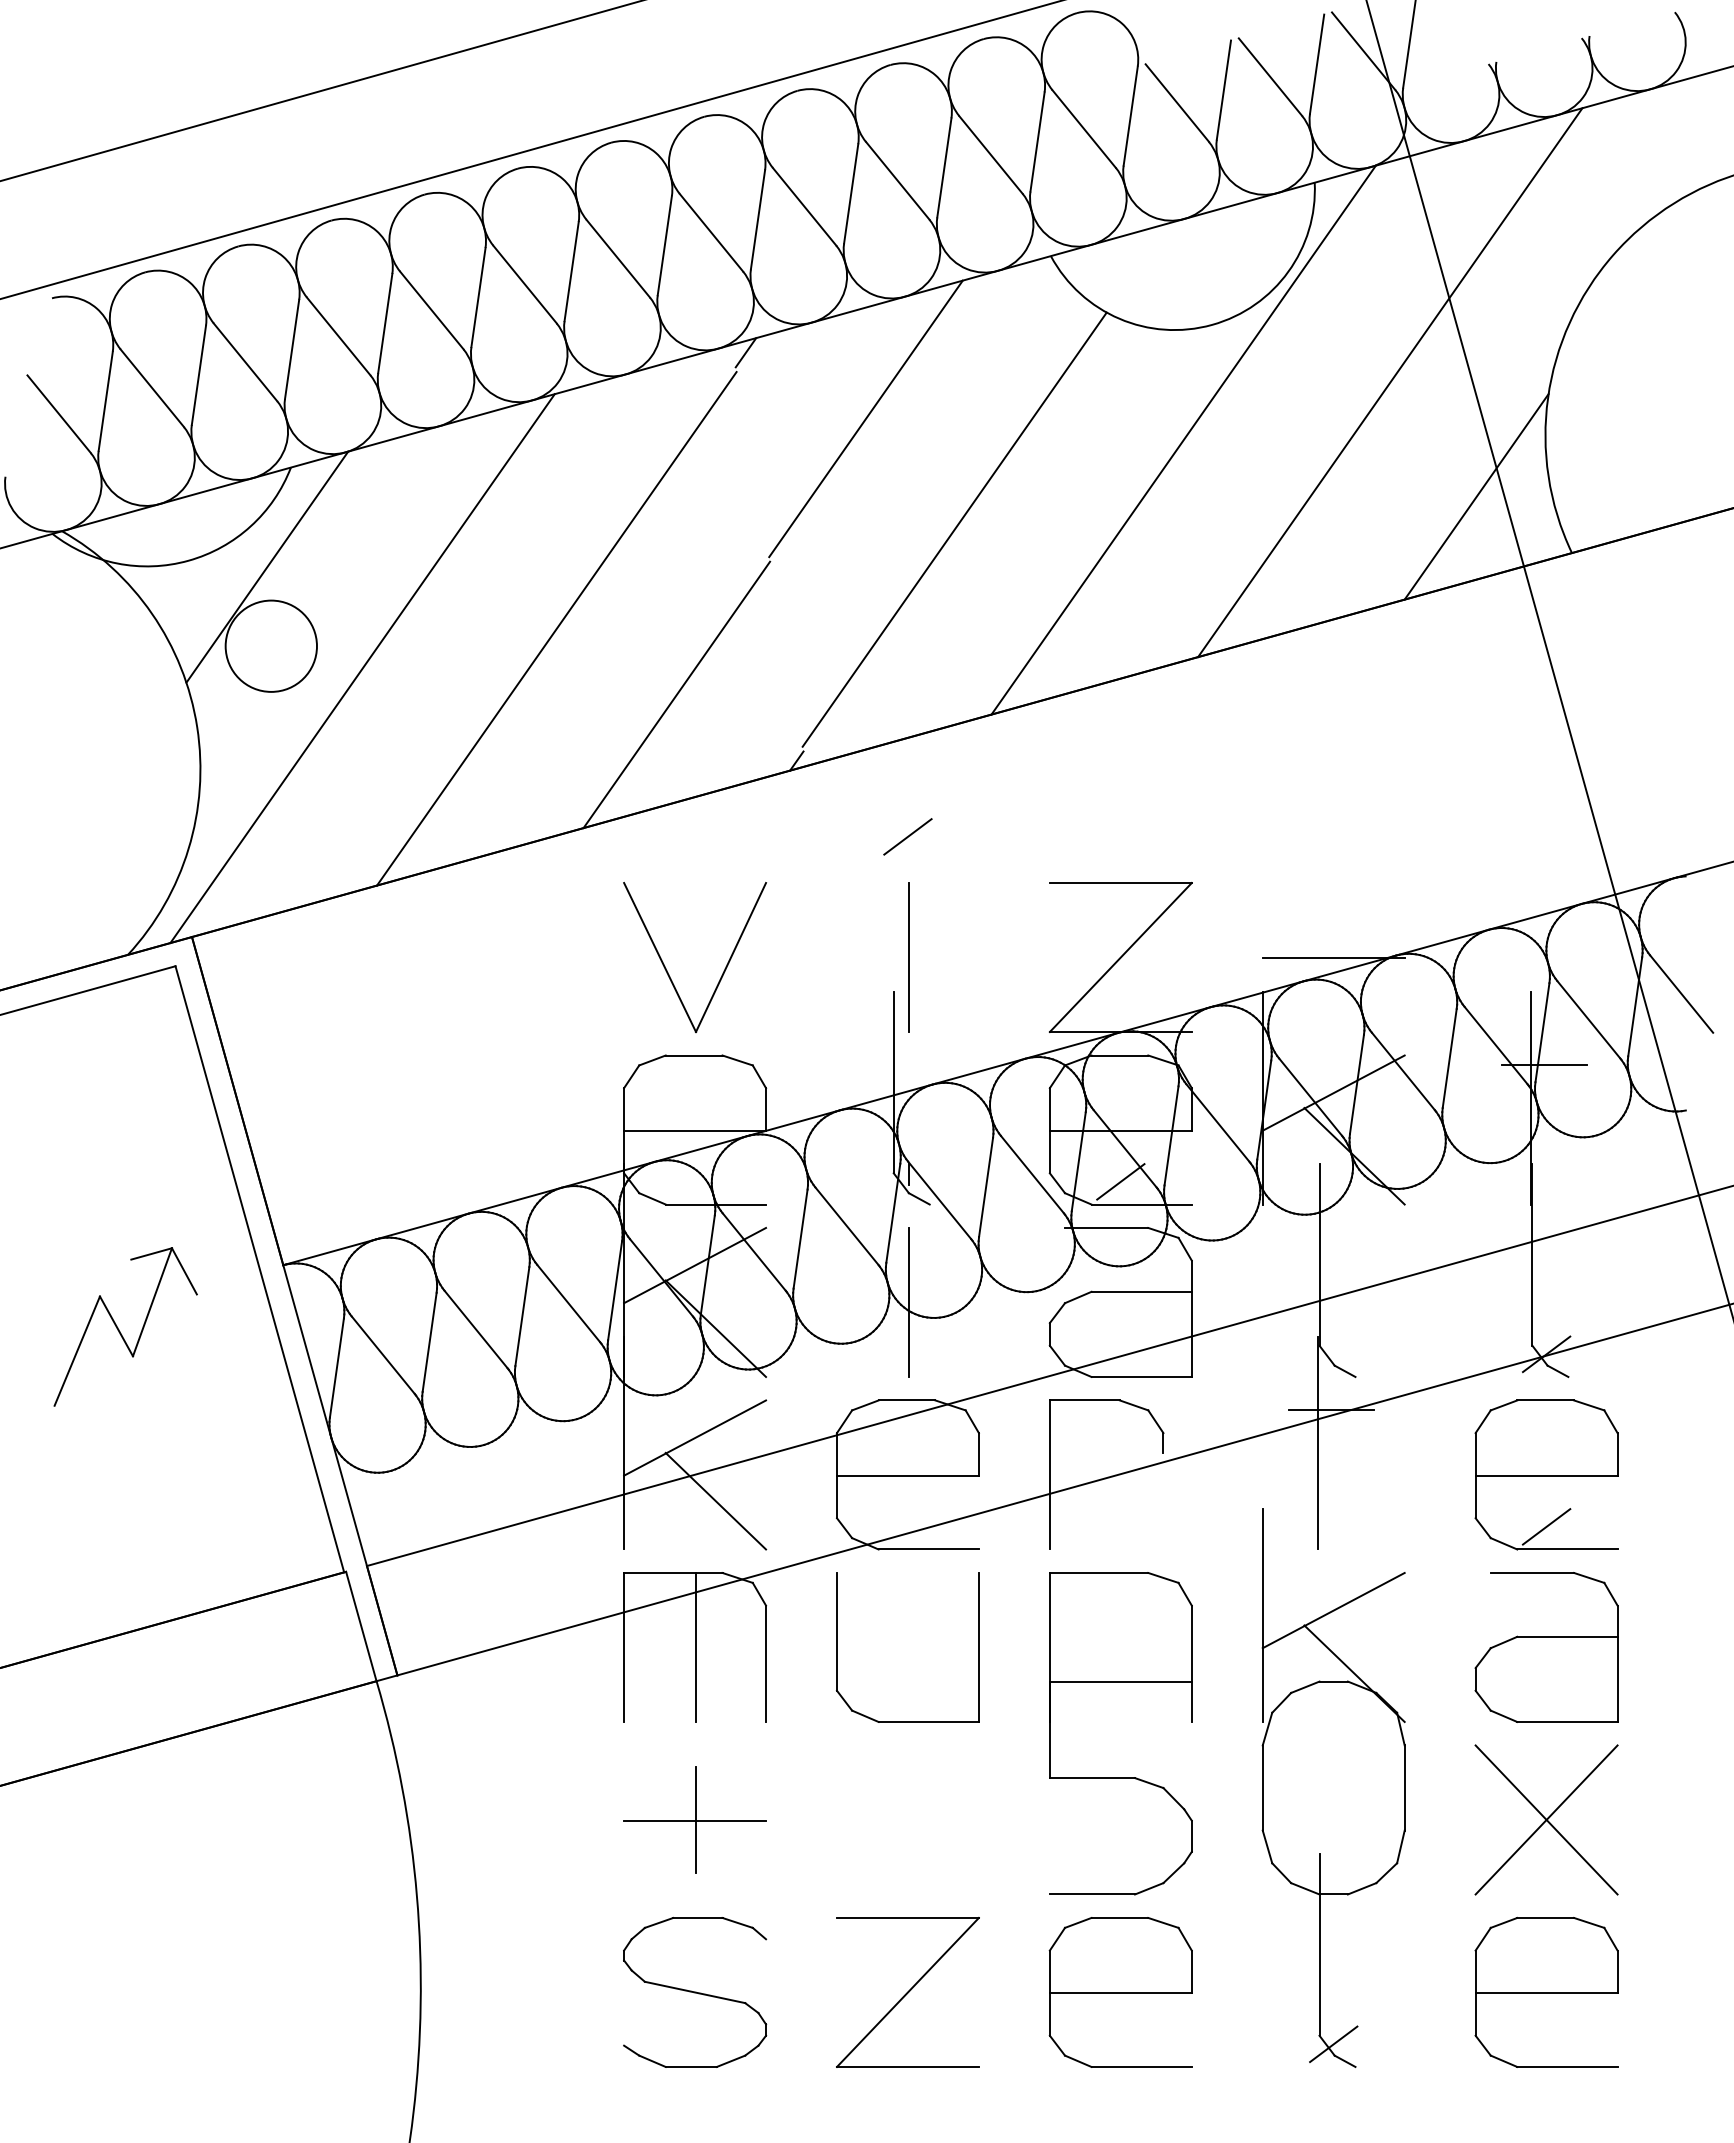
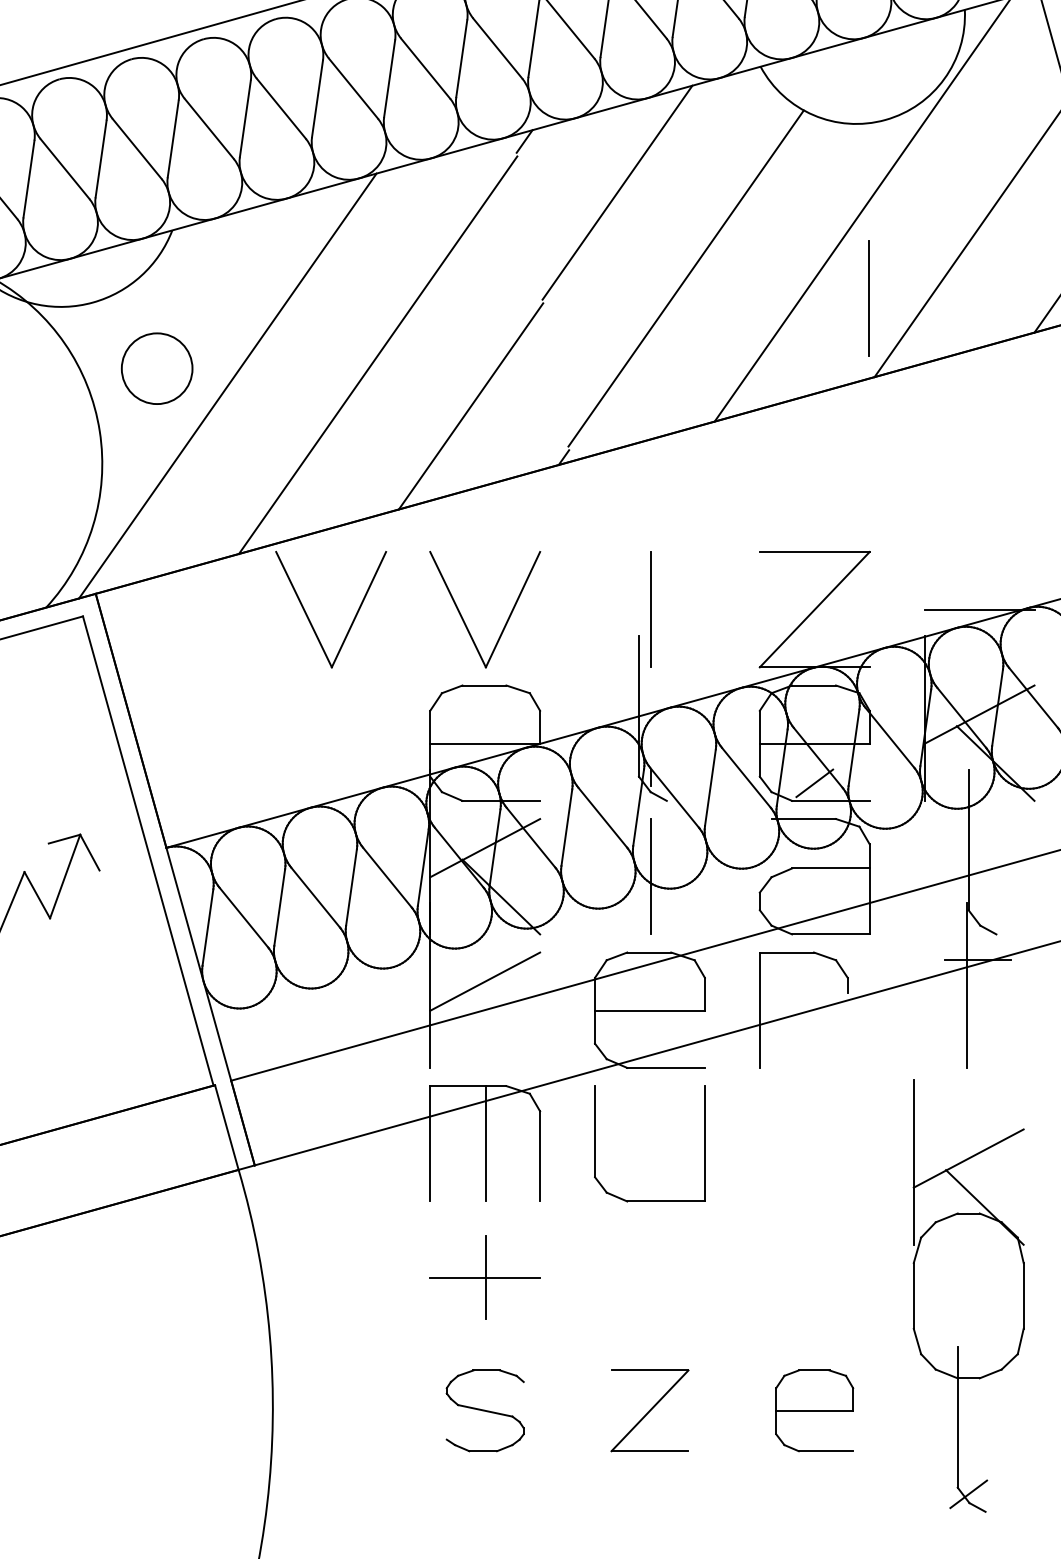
line: (1190, 555) -> (868, 298), added
line: (267, 566) -> (154, 306), removed
line: (907, 836) -> (649, 516), removed
part: (468, 970) -> (309, 619), added
line: (715, 1500) -> (500, 1030), removed
part: (1120, 1777) -> (814, 1244), removed
part: (1333, 1787) -> (968, 1295), moved
part: (695, 1992) -> (485, 1410), size x0.7
part: (907, 1992) -> (649, 1410), size x0.7
part: (1120, 1992) -> (814, 1410), size x0.7

